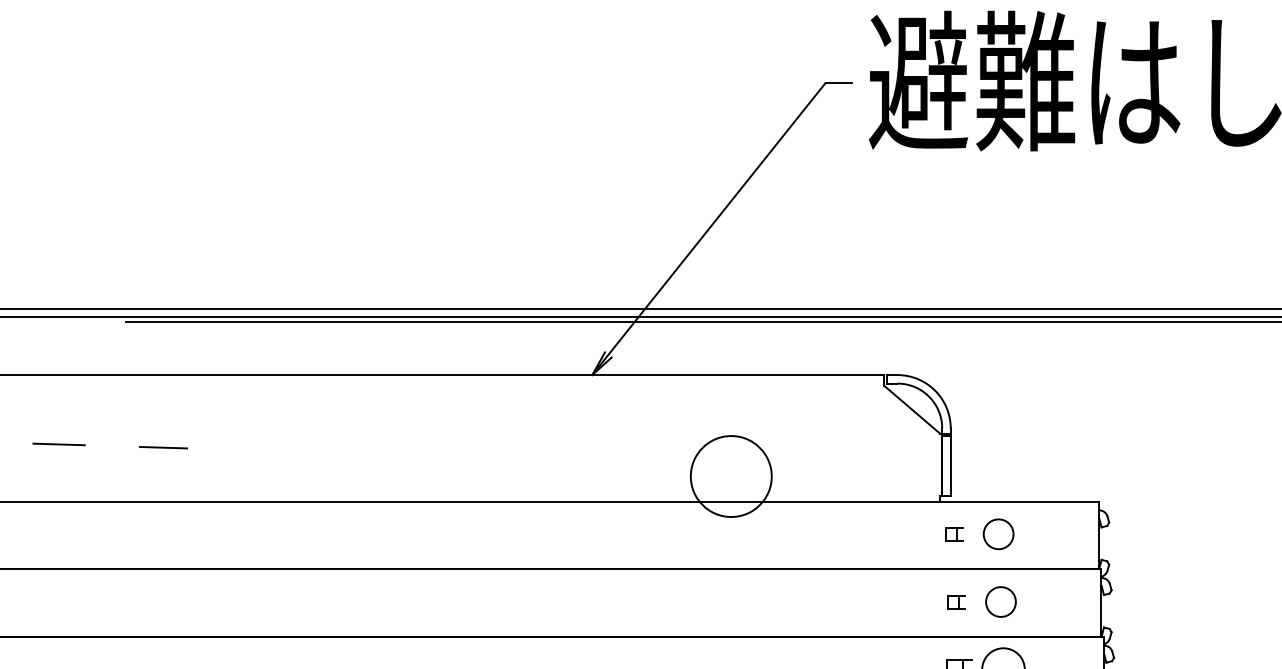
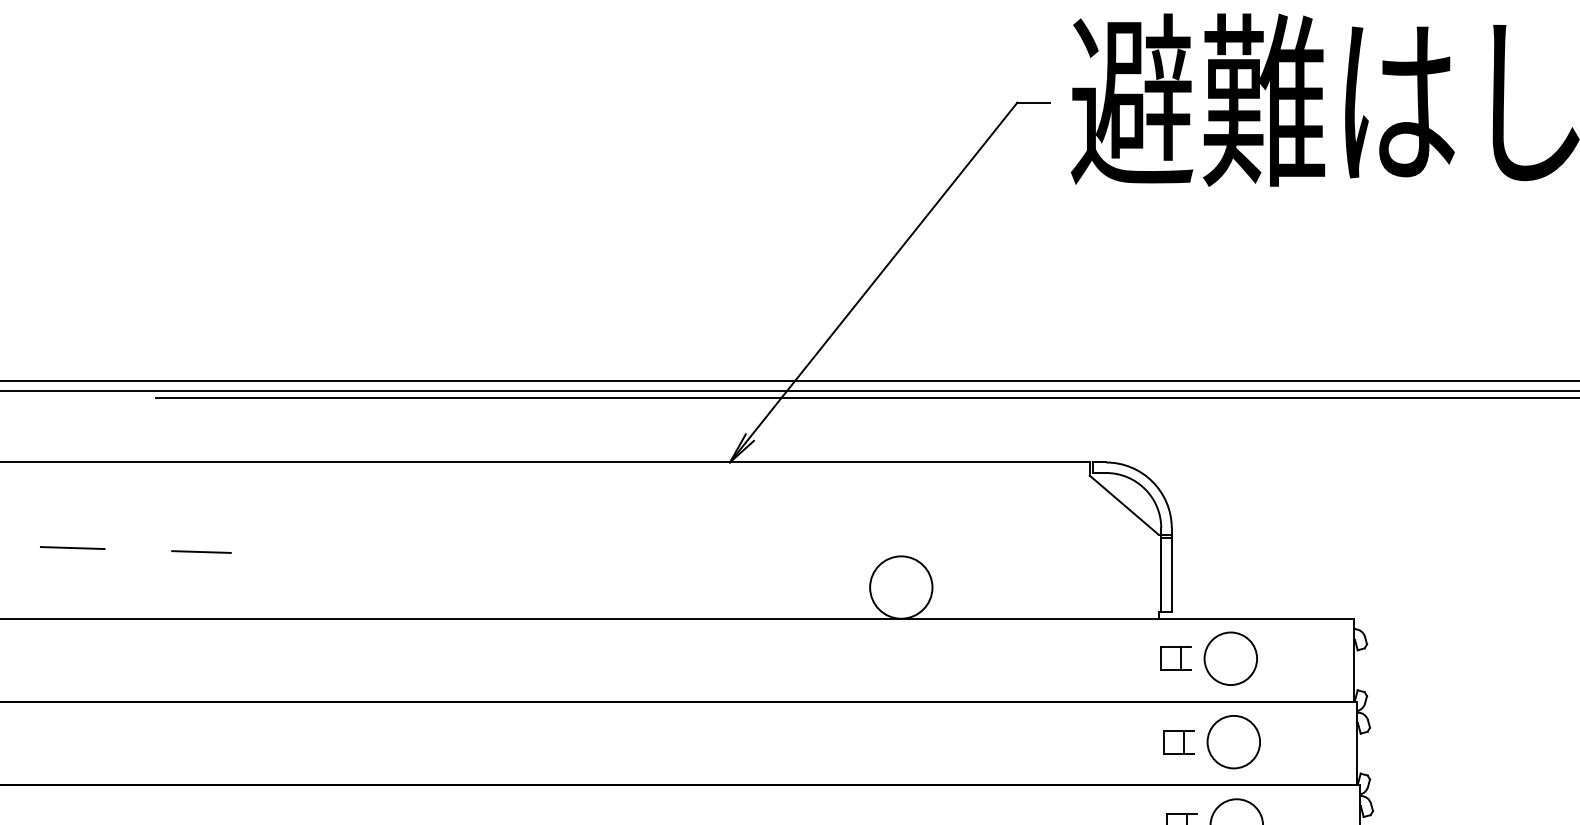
circle: (731, 476) -> (901, 587), size x0.62
part: (953, 534) -> (1175, 658), size x1.43
circle: (998, 534) -> (1230, 658), size x1.43
part: (956, 602) -> (1178, 742), size x1.43
circle: (1000, 602) -> (1233, 742), size x1.43

